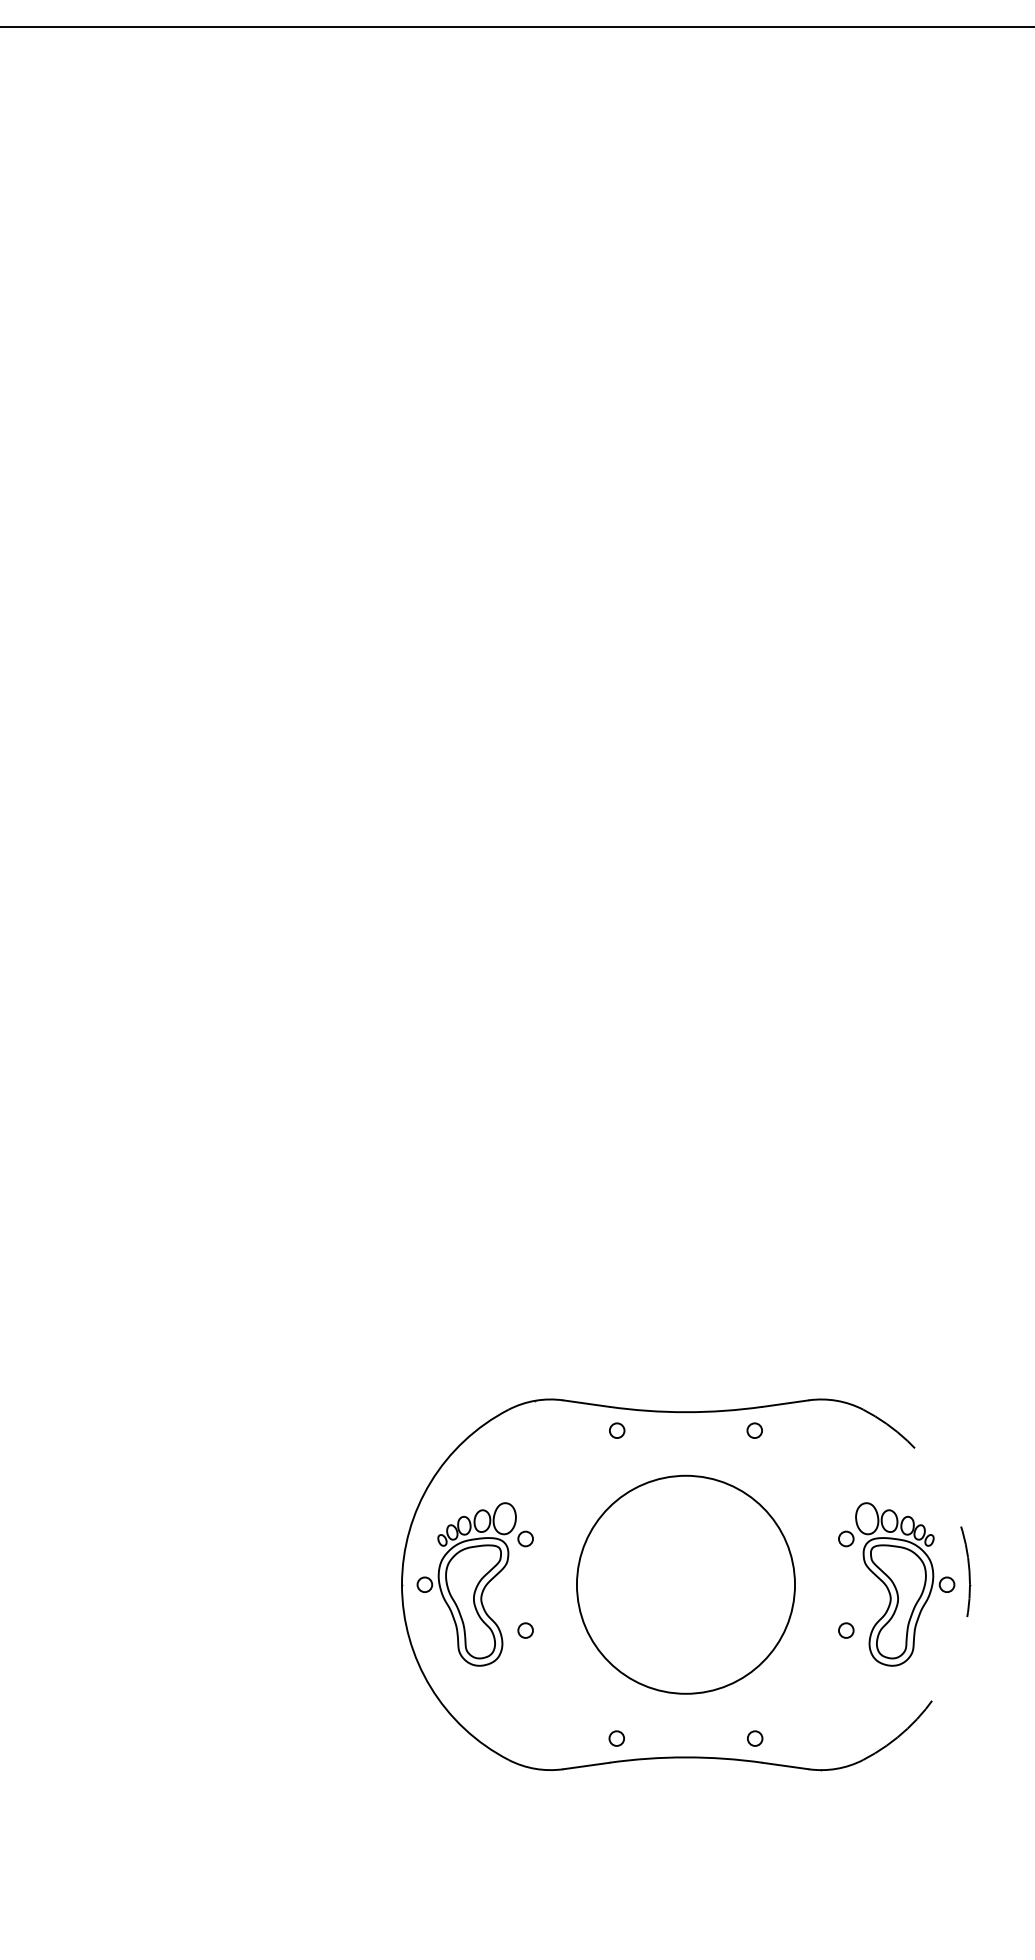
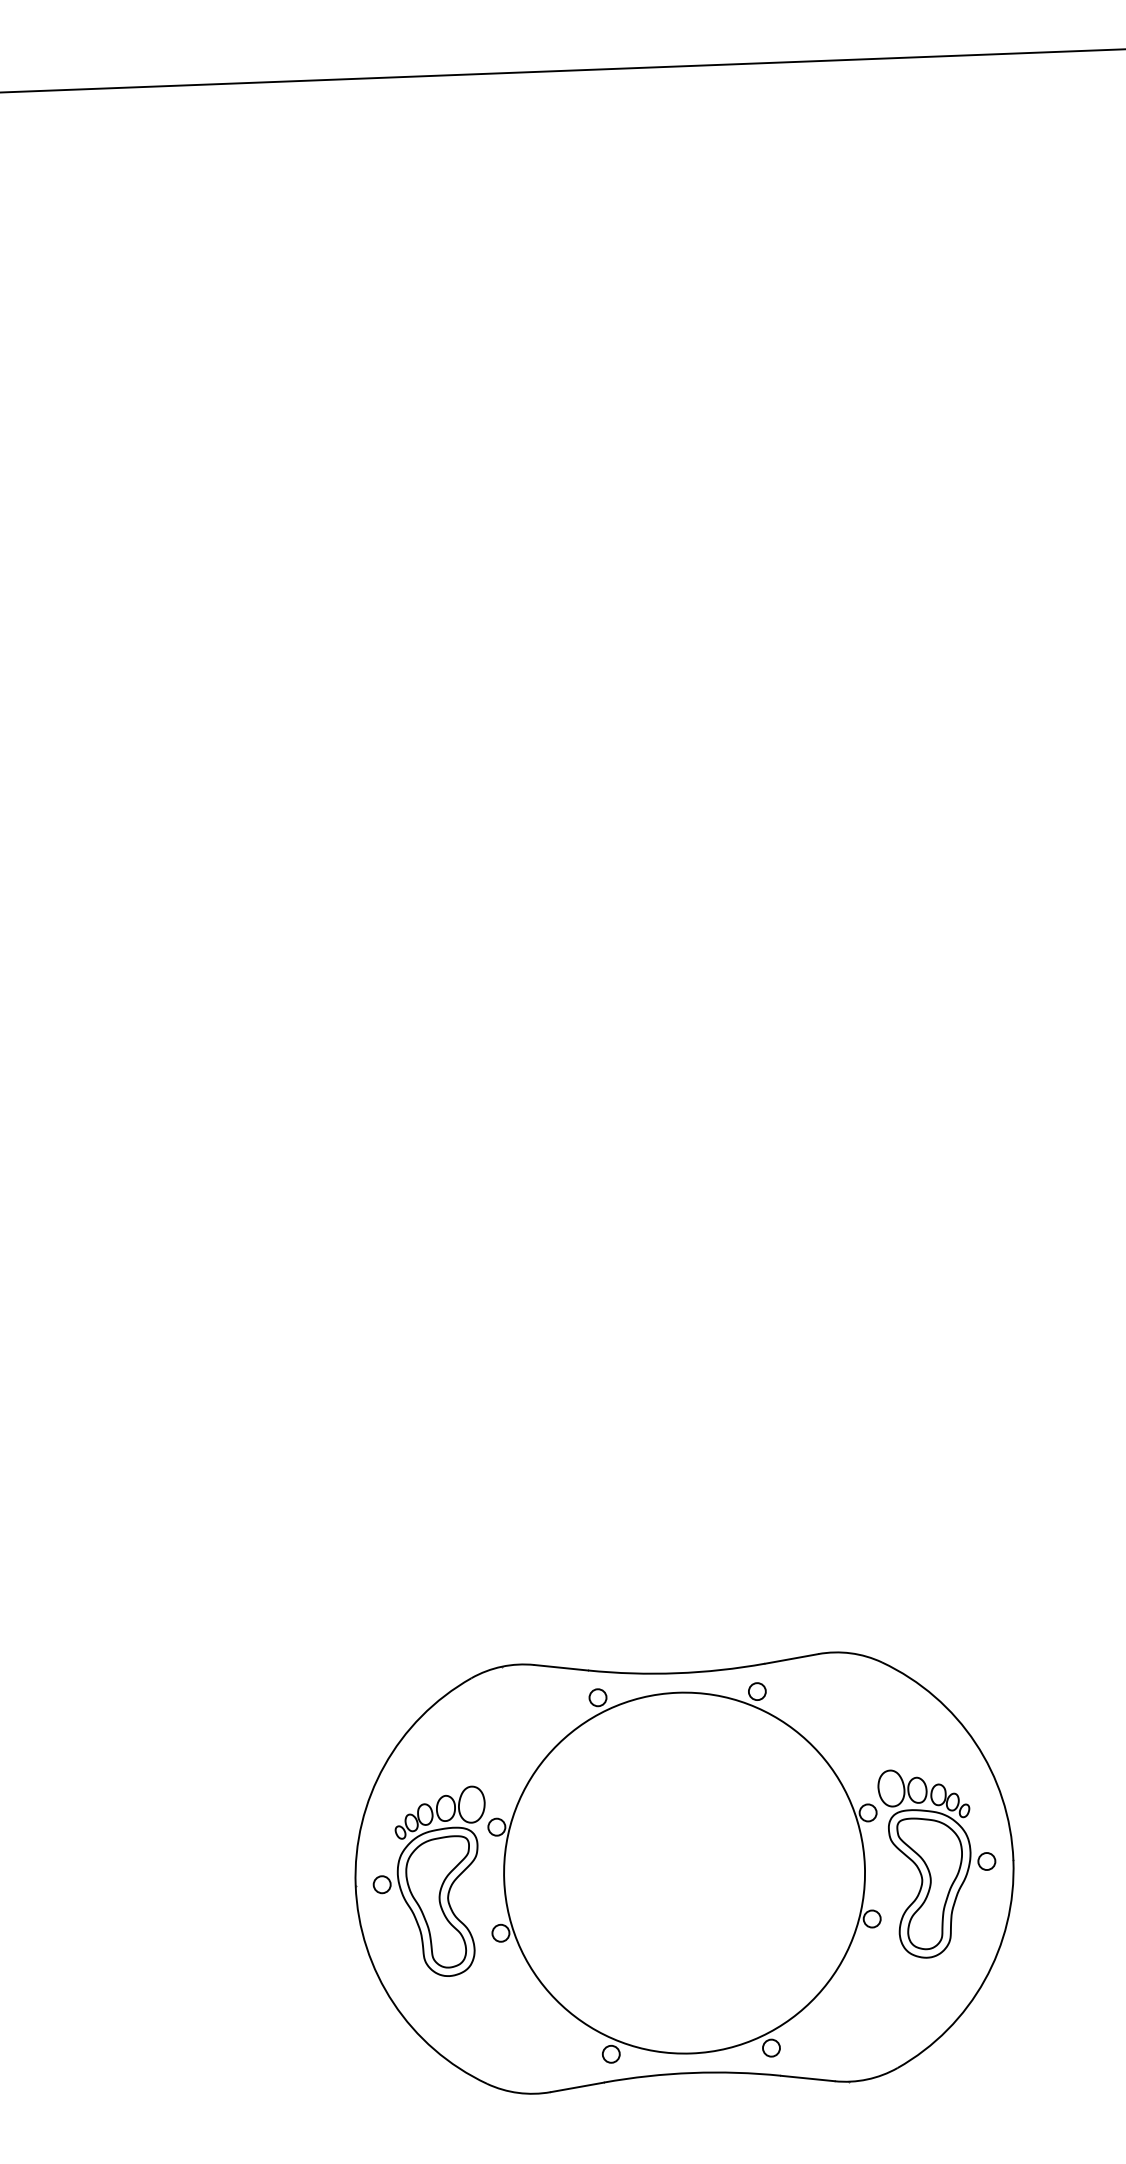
circle: (685, 1584) -> (683, 1872), size x1.43
arc: (969, 1584) -> (1012, 1860), dashed -> solid

